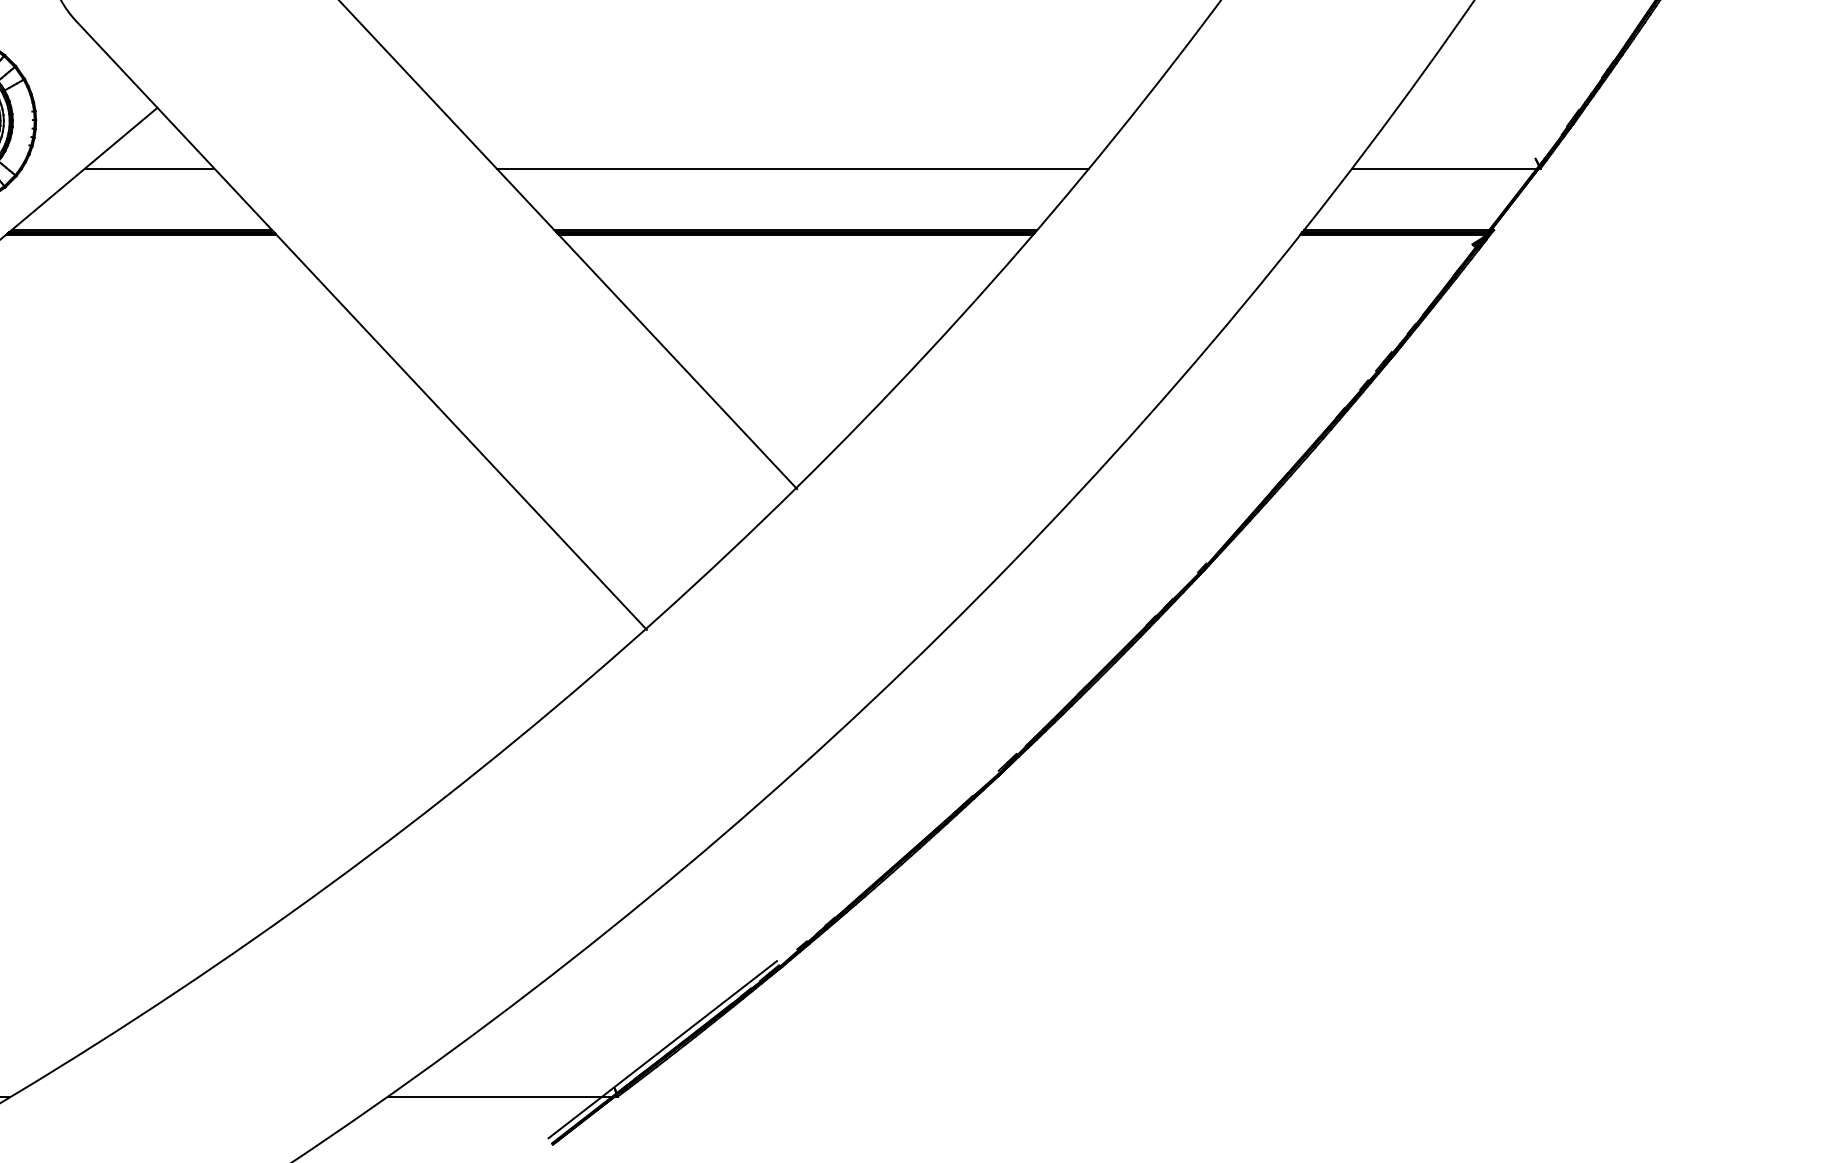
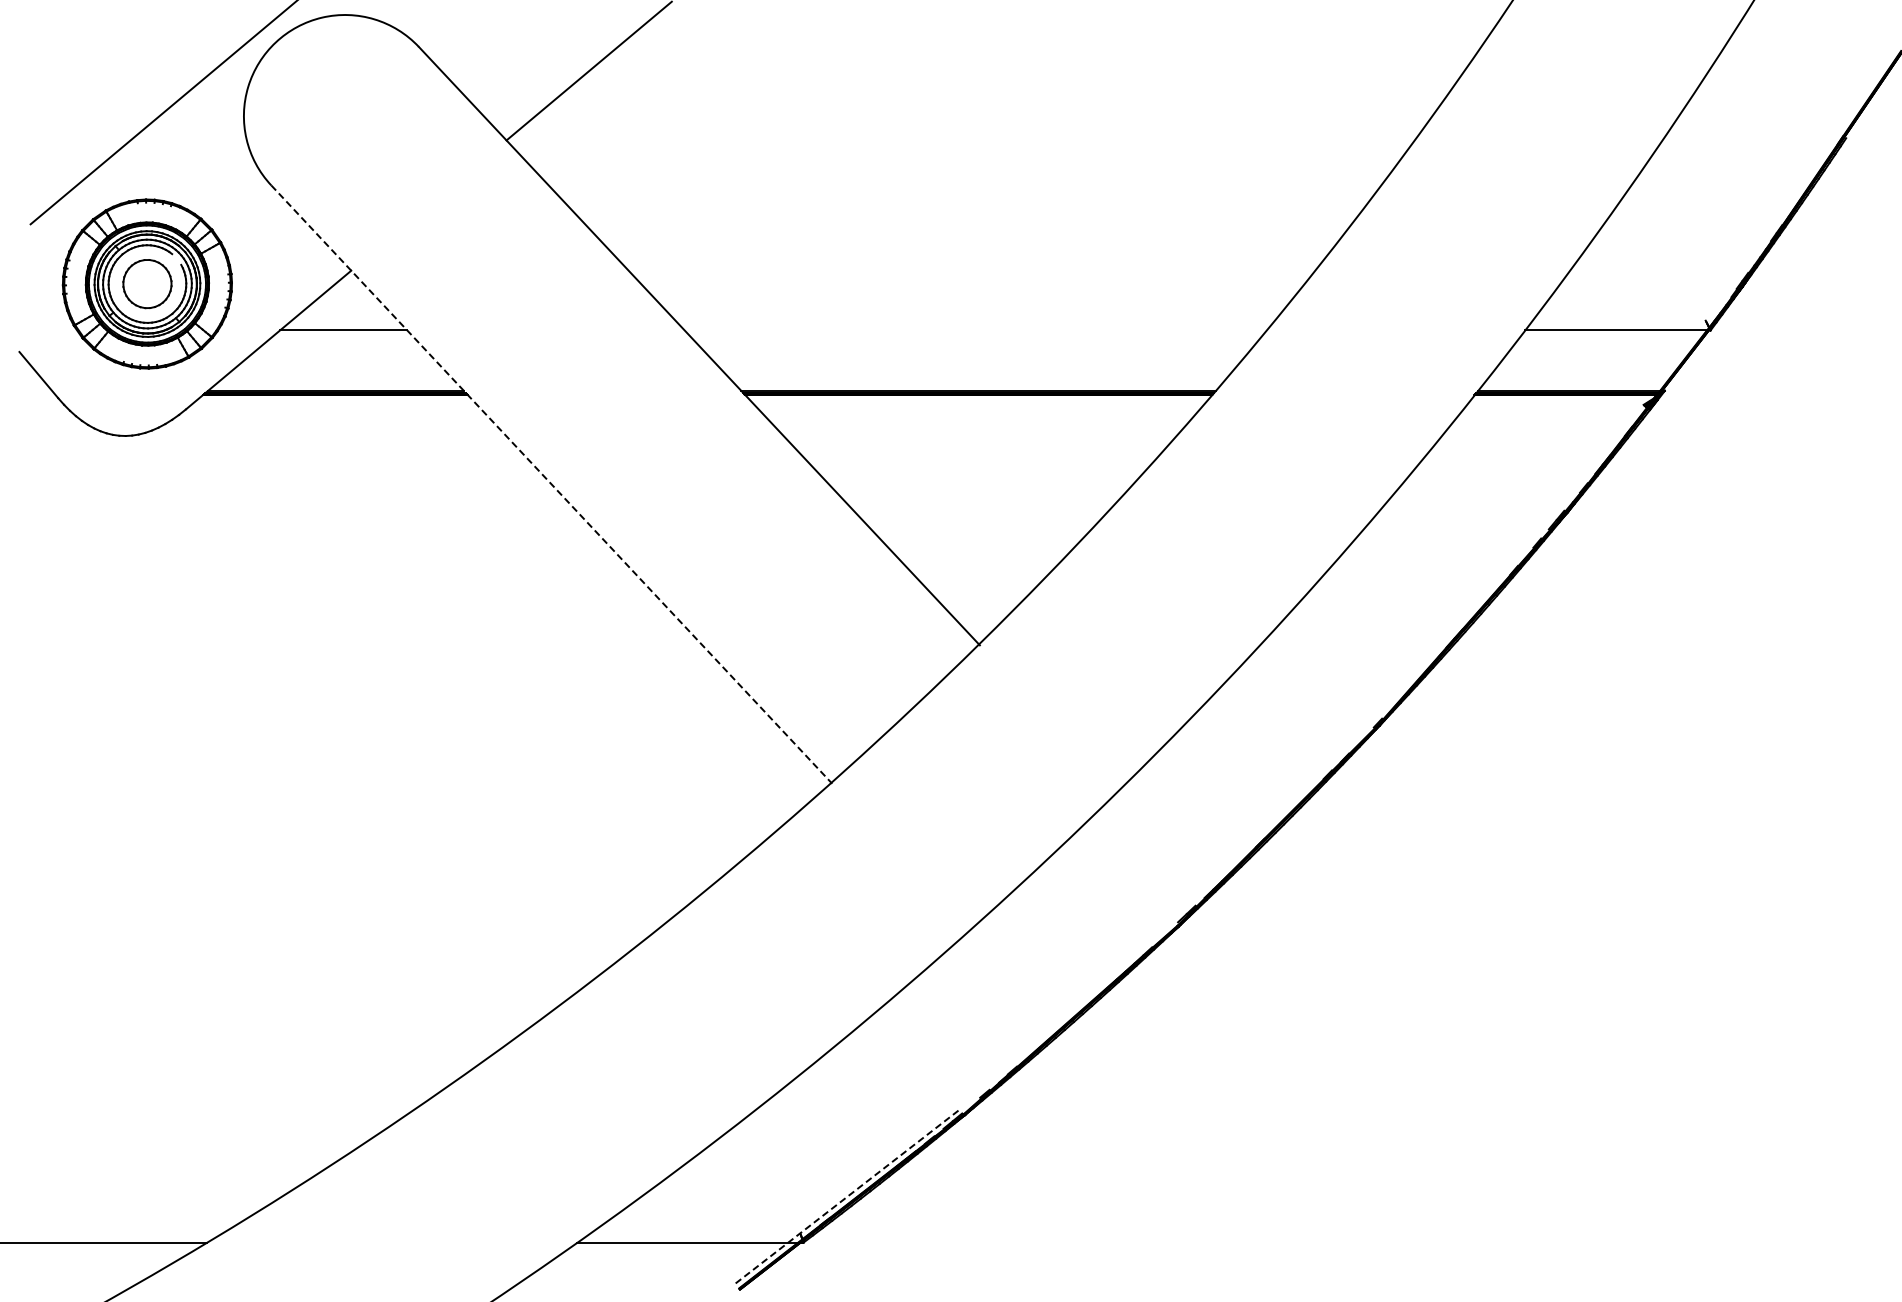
line: (792, 168) -> (975, 330), removed
line: (362, 325) -> (552, 484), solid -> dashed
line: (663, 1049) -> (848, 1196), solid -> dashed

